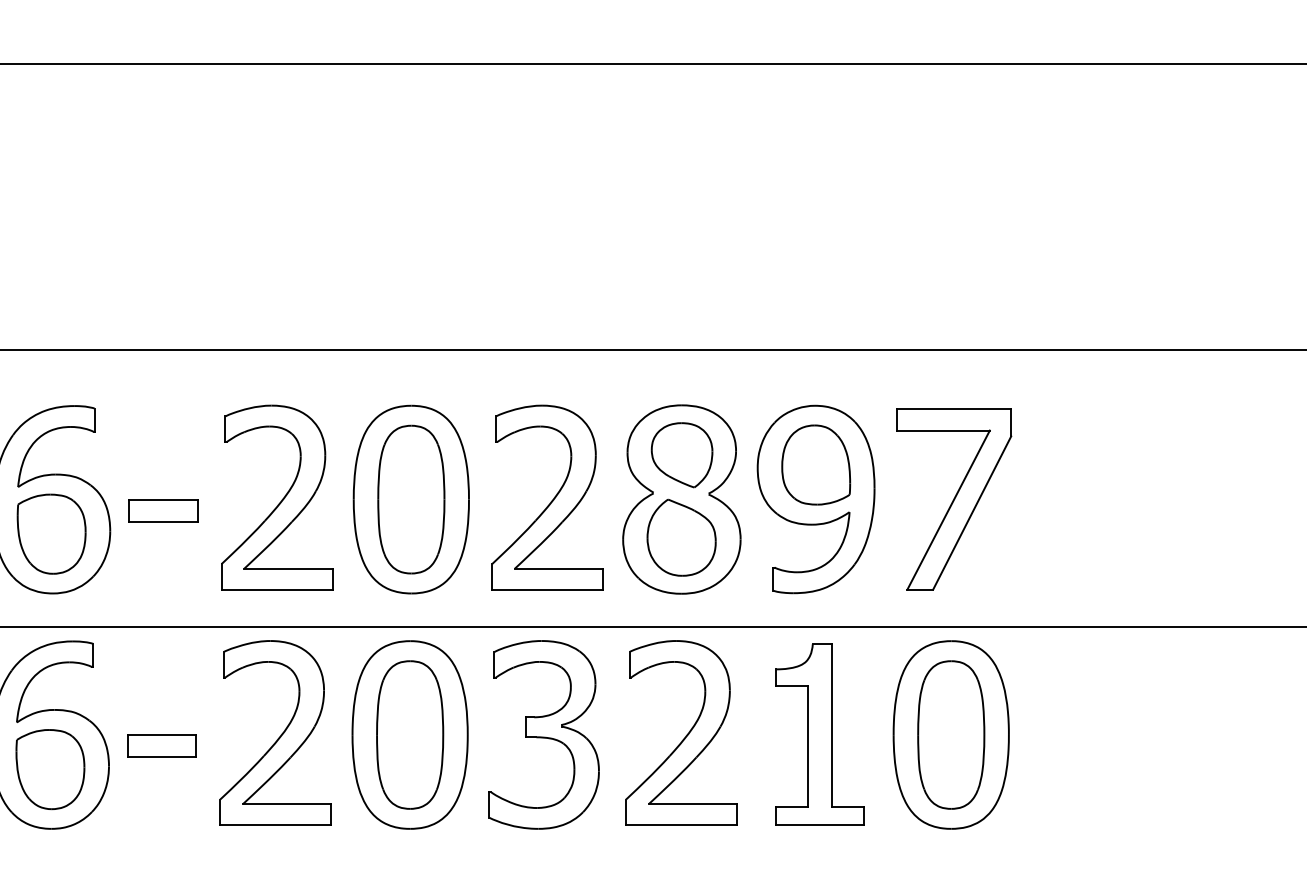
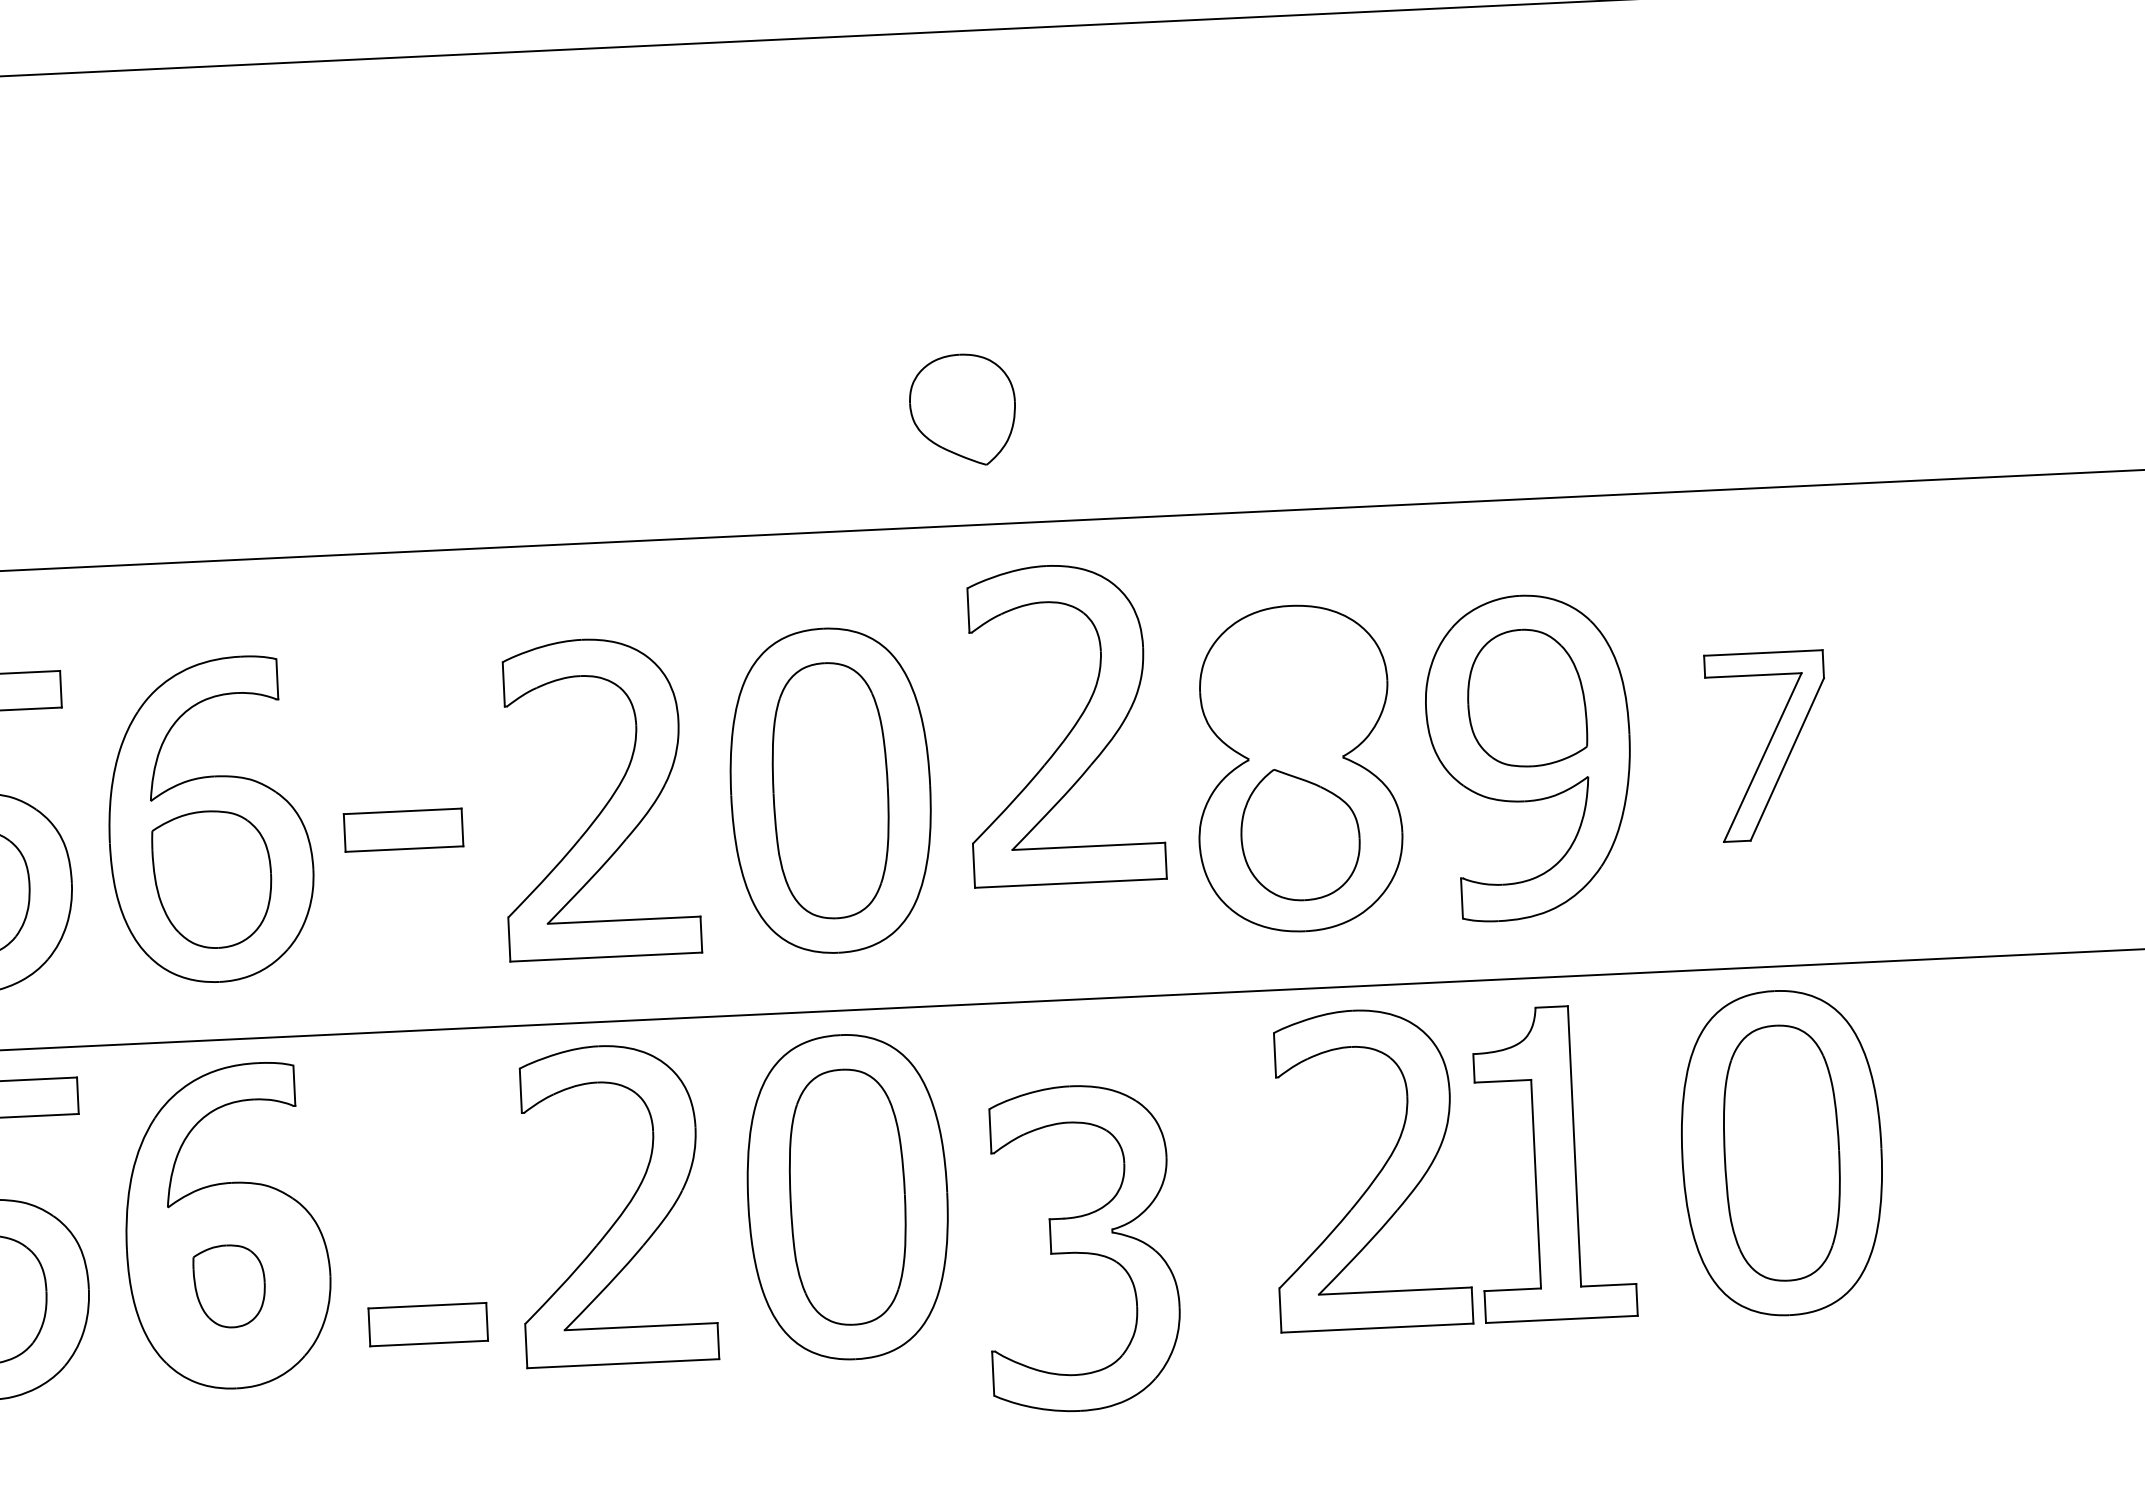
part: (681, 455) -> (961, 410), moved
part: (547, 497) -> (1063, 724), moved
part: (954, 499) -> (1768, 746), size x0.6
part: (681, 732) -> (1369, 1168), moved
part: (543, 734) -> (1080, 1247), moved
part: (161, 745) -> (426, 1323), moved
part: (50, 769) -> (229, 1286), size x0.6

